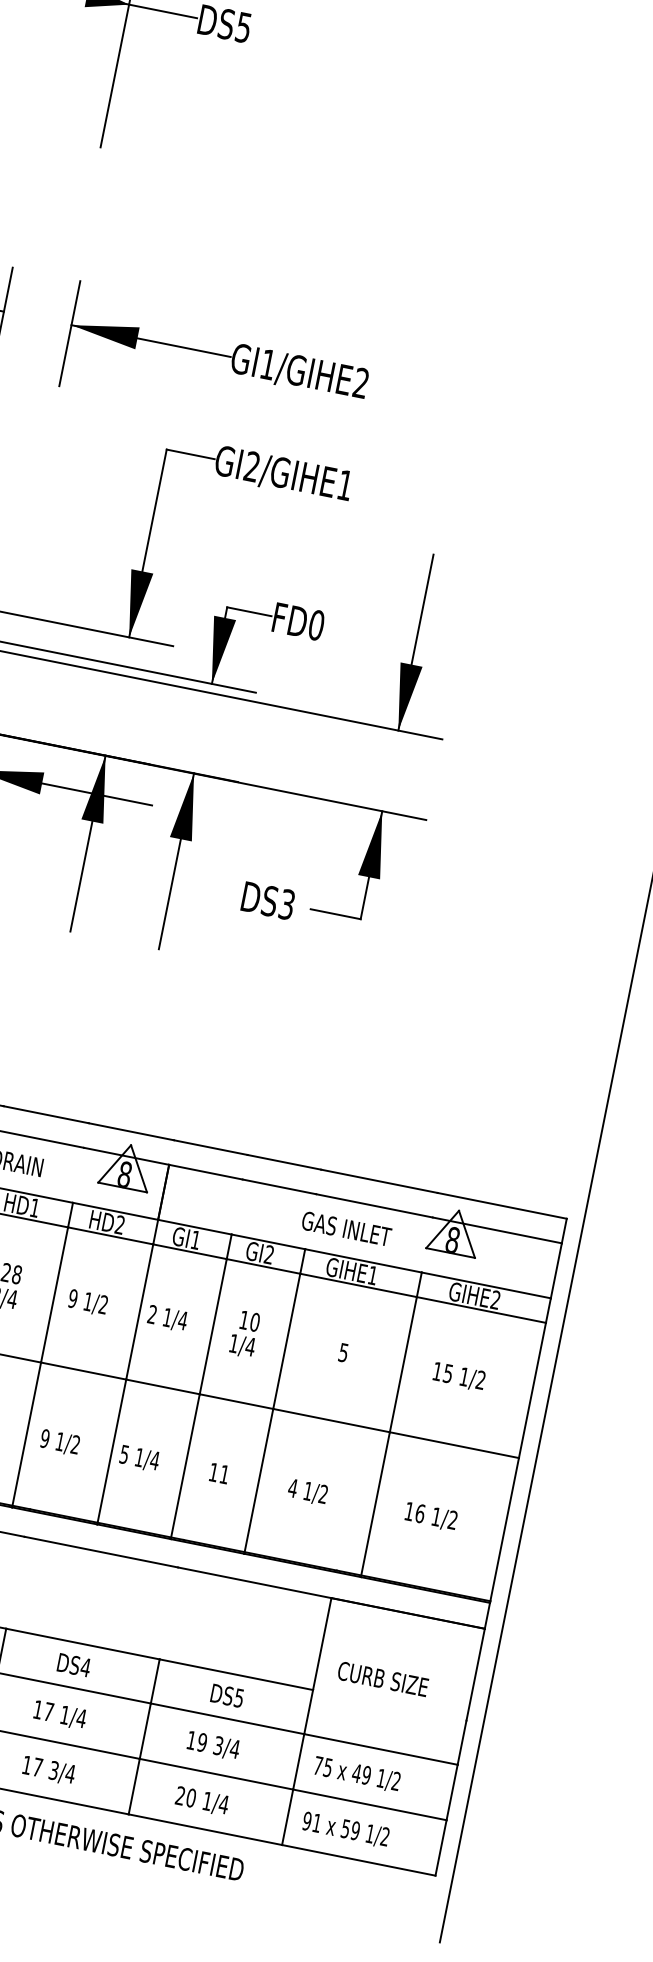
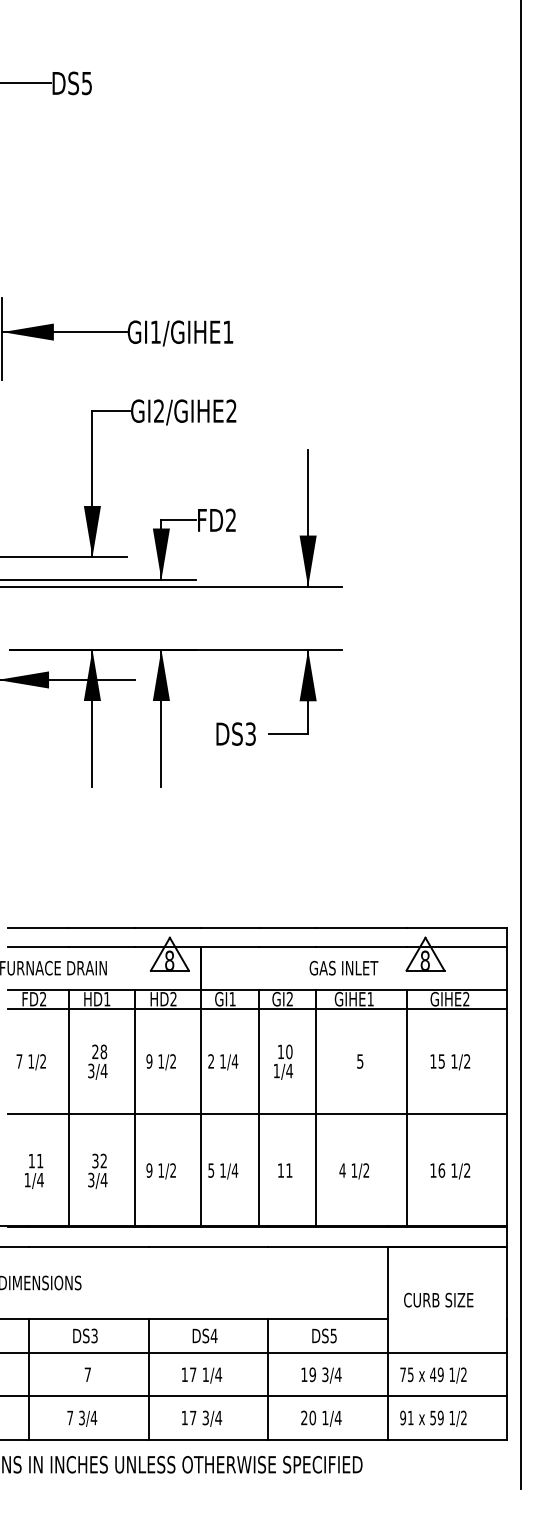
text: (361, 382) -> (228, 331), GI1/GIHE2 -> GI1/GIHE1
text: (345, 484) -> (231, 410), GI2/GIHE1 -> GI2/GIHE2
text: (315, 625) -> (230, 520), FD0 -> FD2

